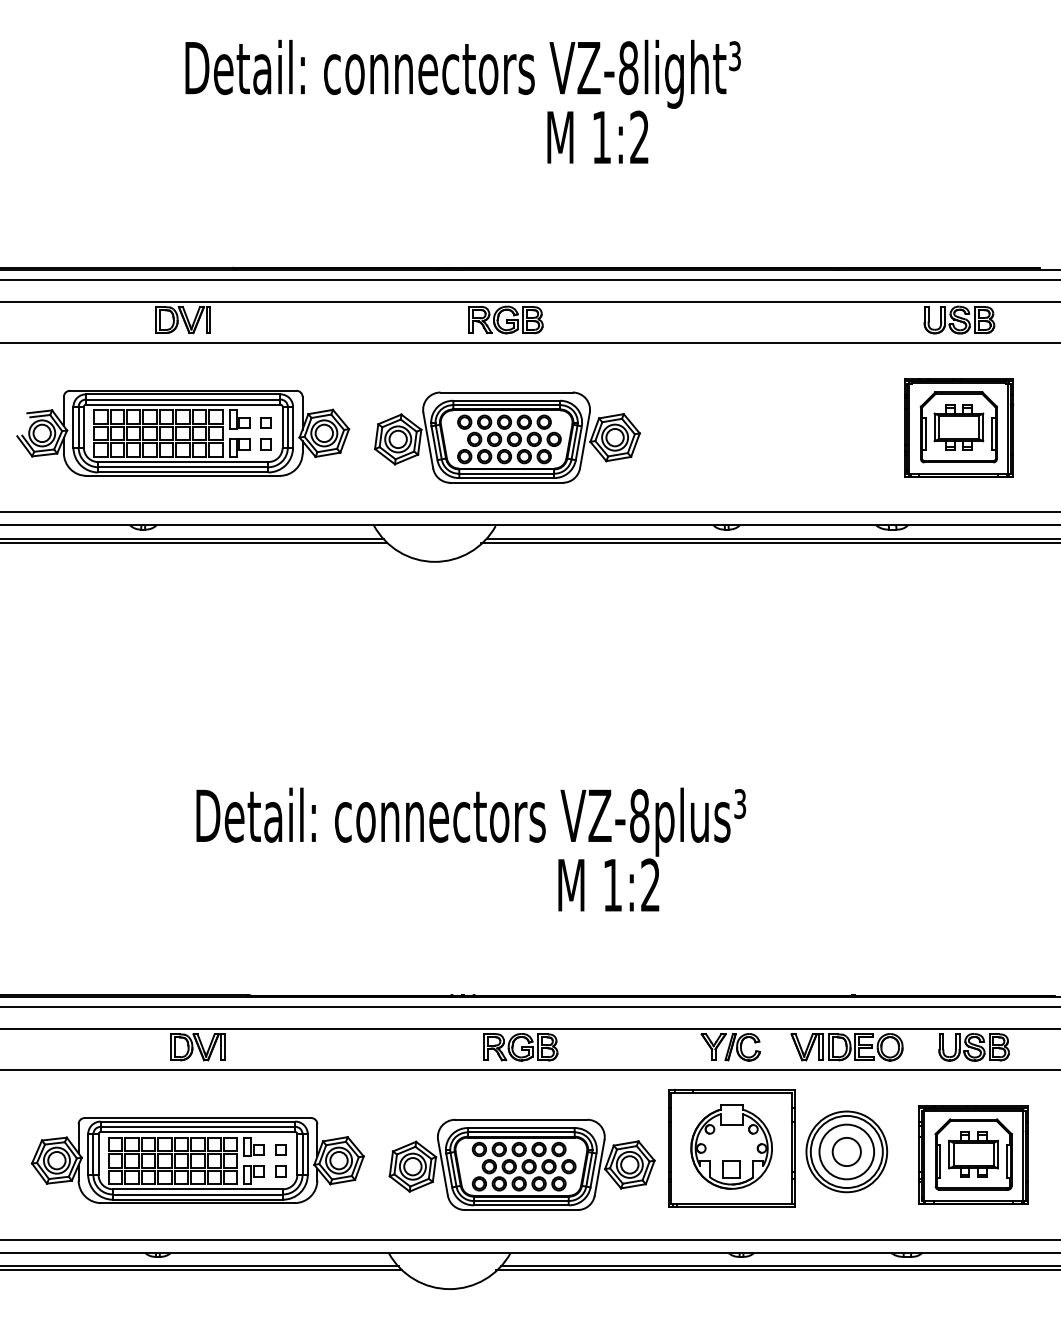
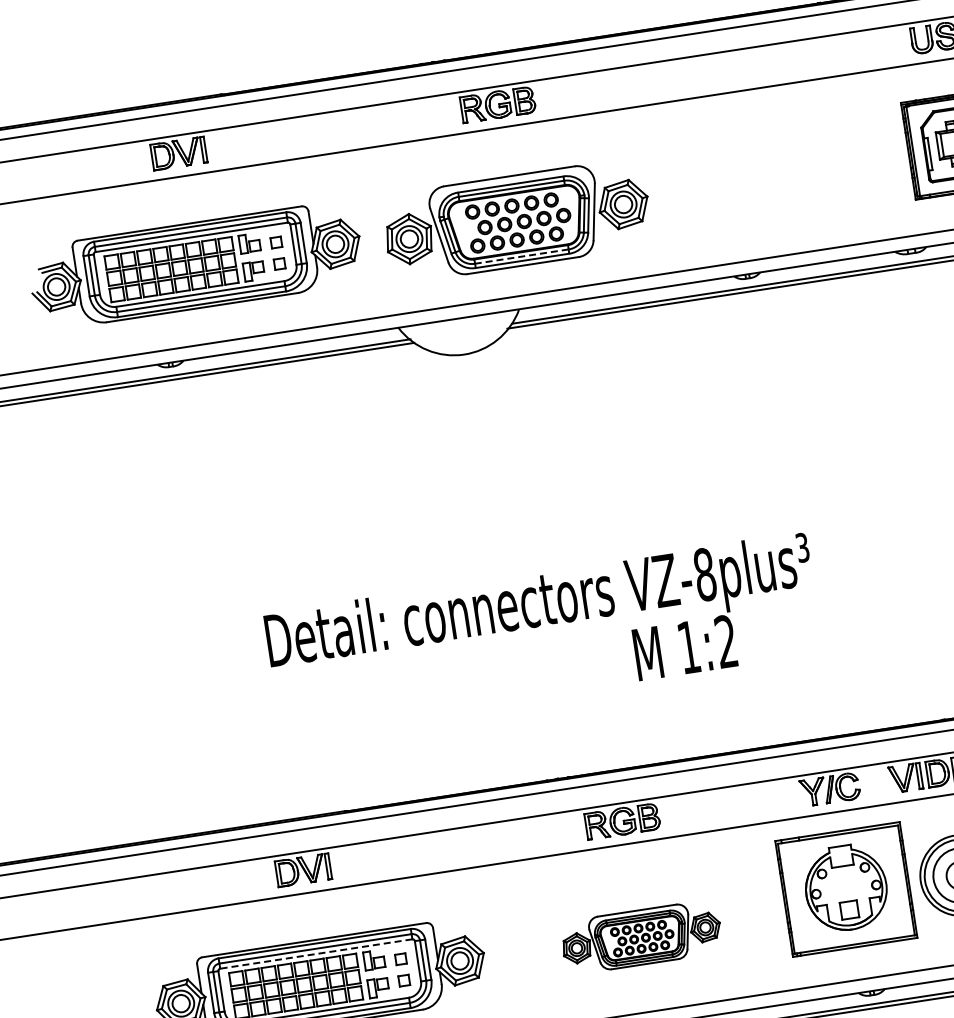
line: (506, 473) -> (521, 256), solid -> dashed
line: (197, 1132) -> (315, 954), solid -> dashed
part: (521, 1164) -> (641, 937), size x0.6

